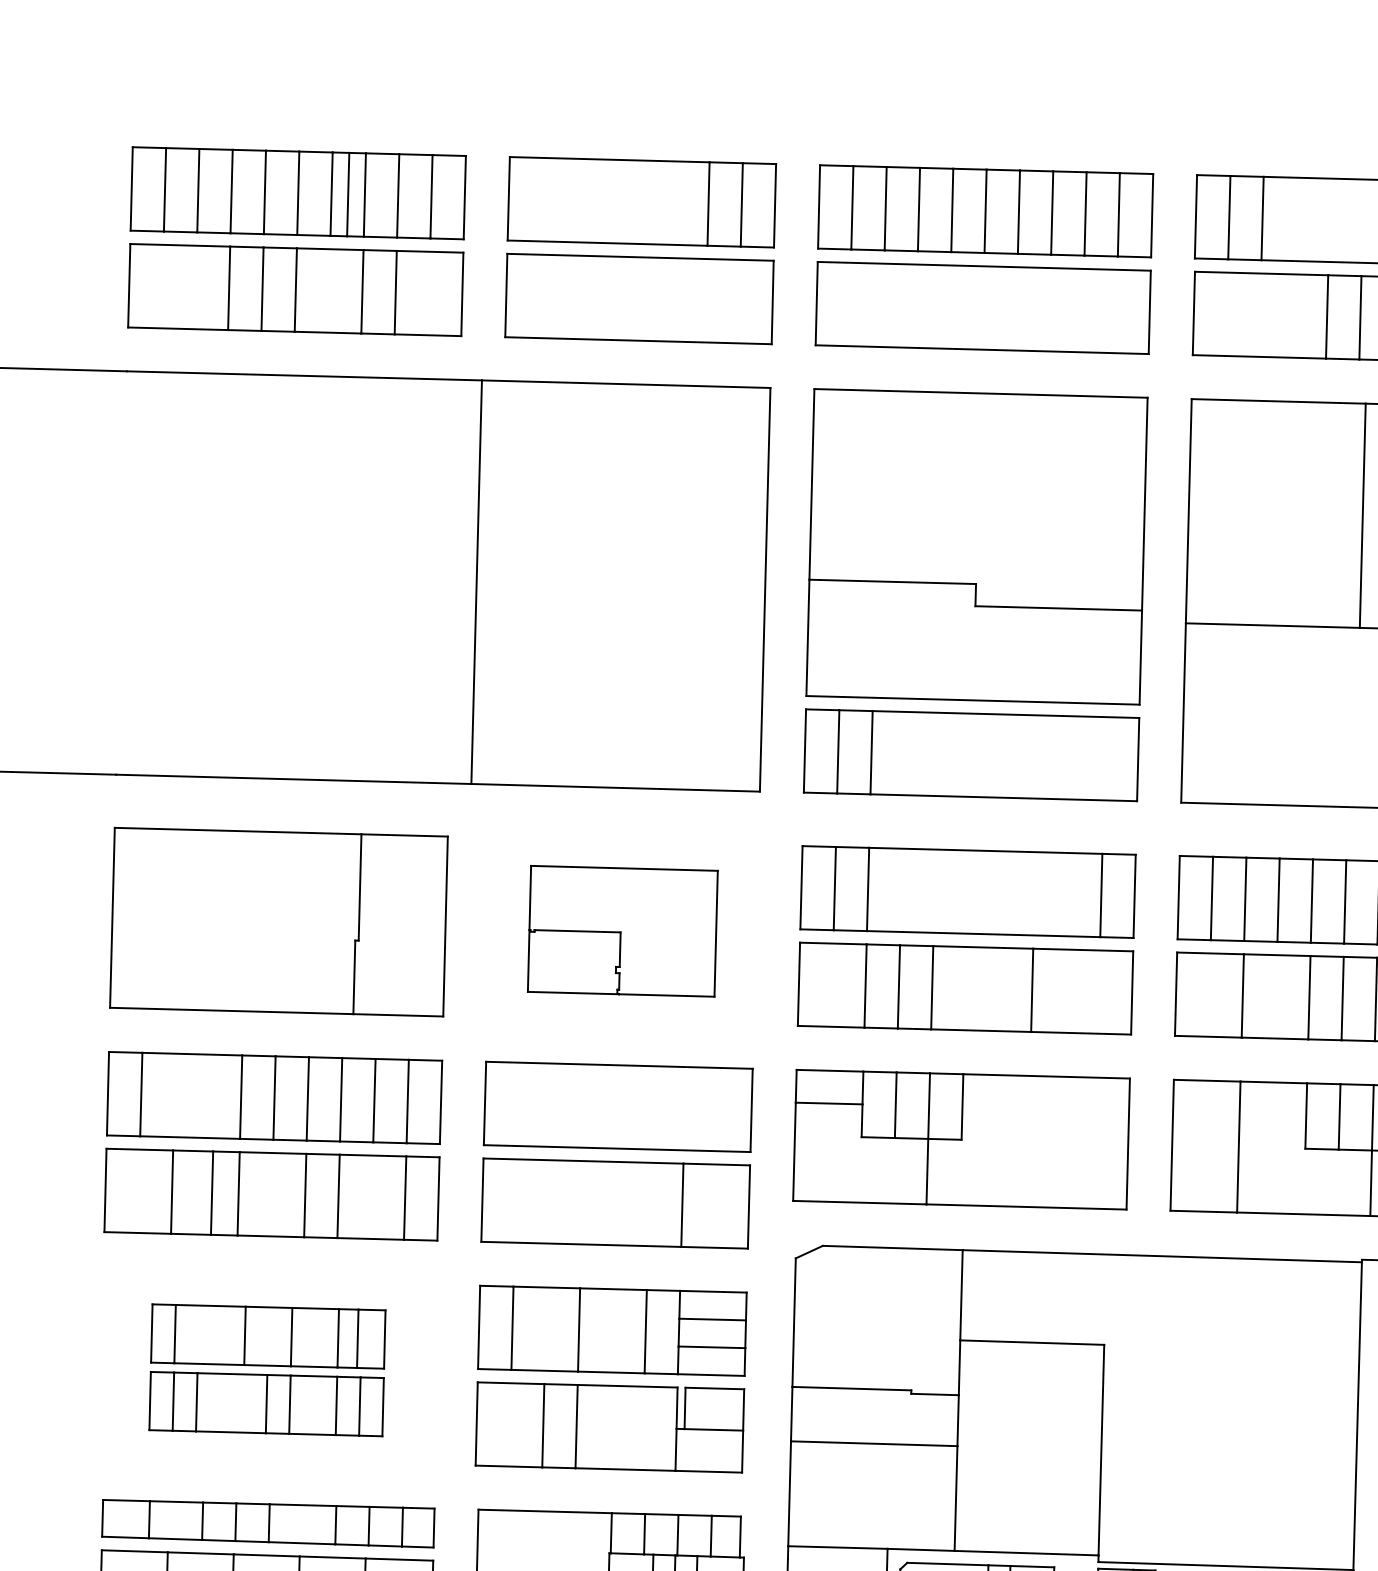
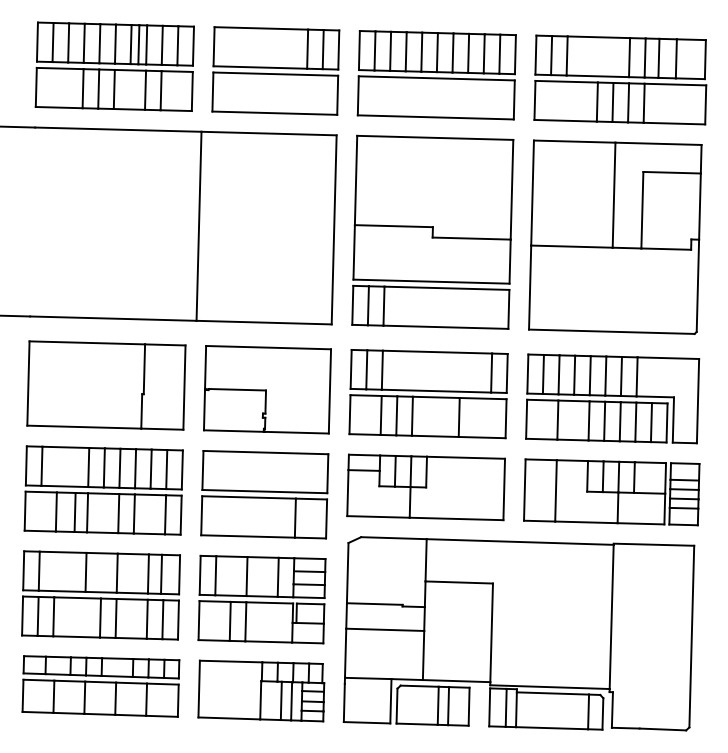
part: (622, 930) -> (267, 389), size x1.43
part: (266, 1370) -> (100, 595), size x1.43

